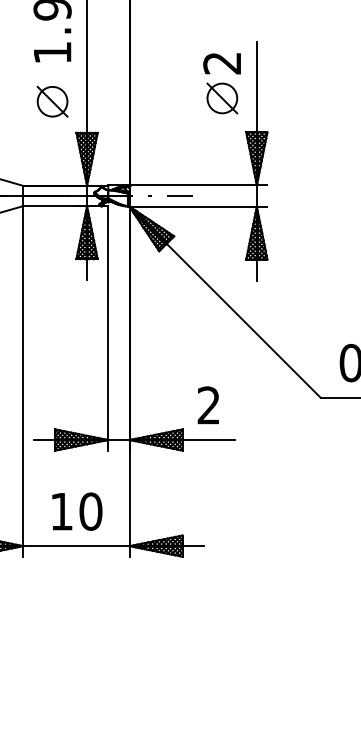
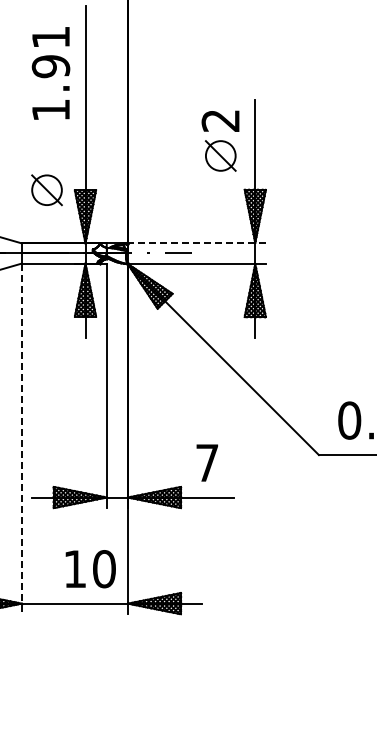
part: (52, 102) -> (46, 190), moved
line: (197, 185) -> (195, 242), solid -> dashed
line: (23, 382) -> (21, 439), solid -> dashed
text: (209, 405) -> (207, 462), 2 -> 7
text: (77, 512) -> (90, 569), moved

